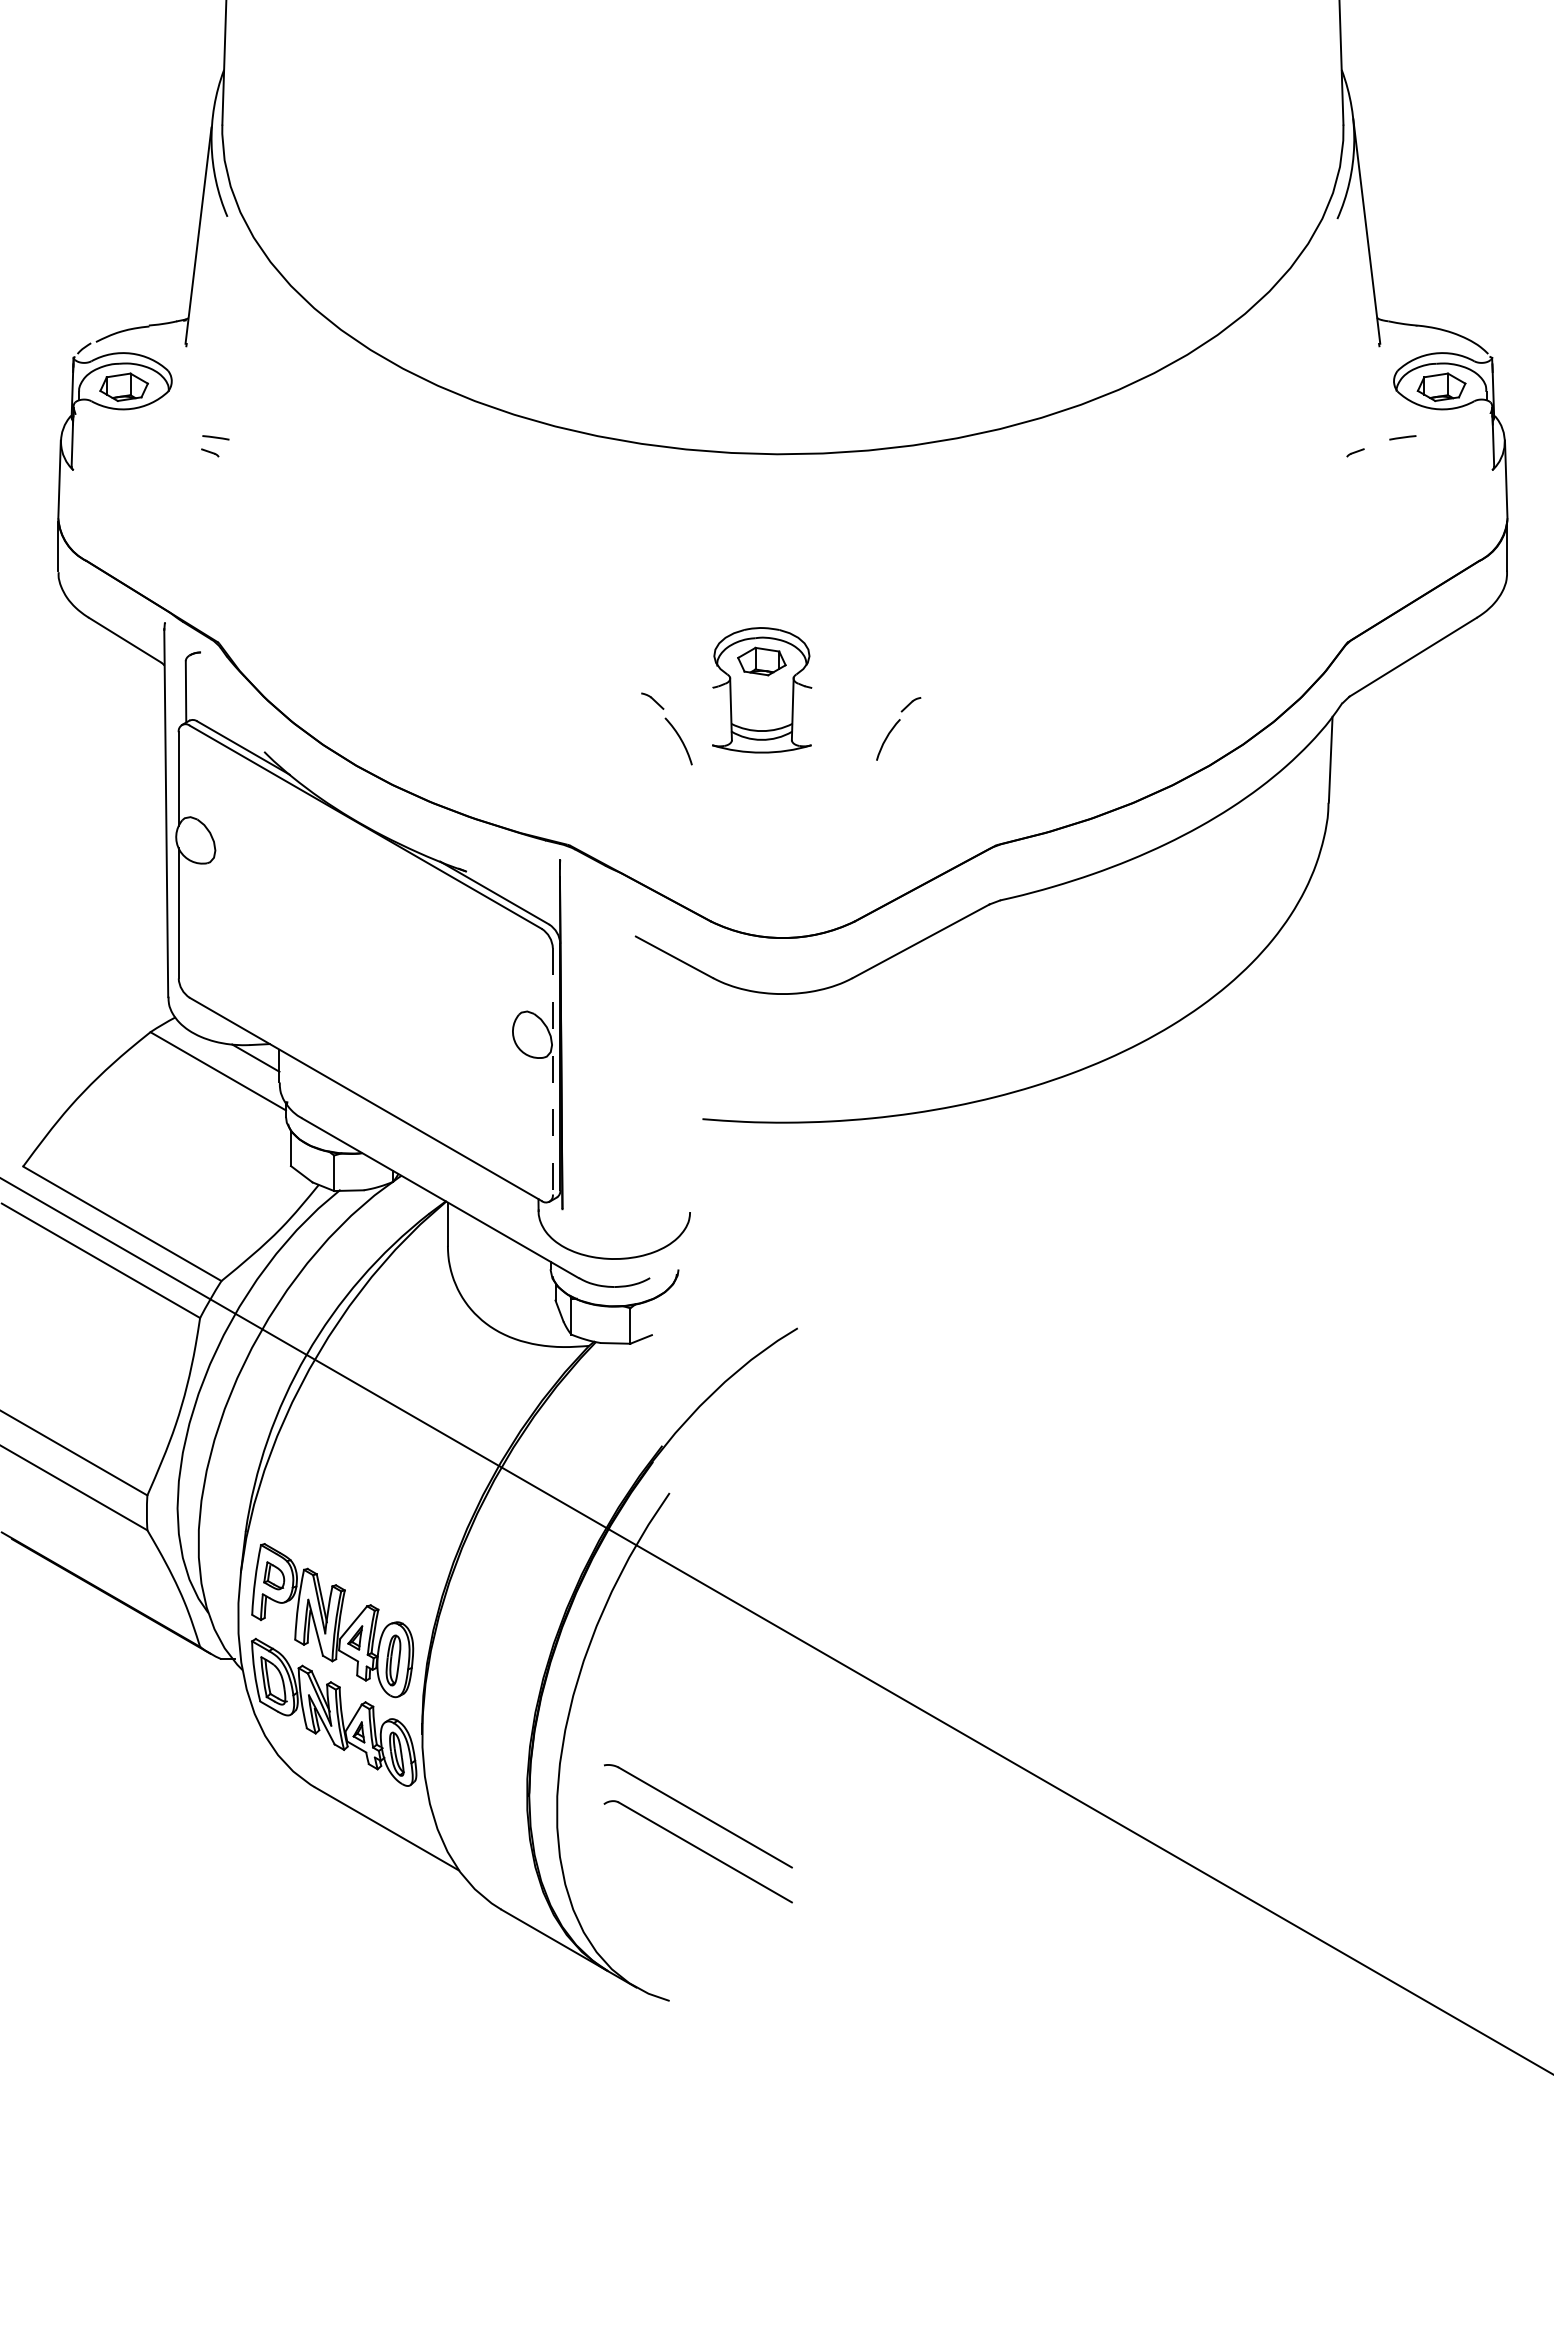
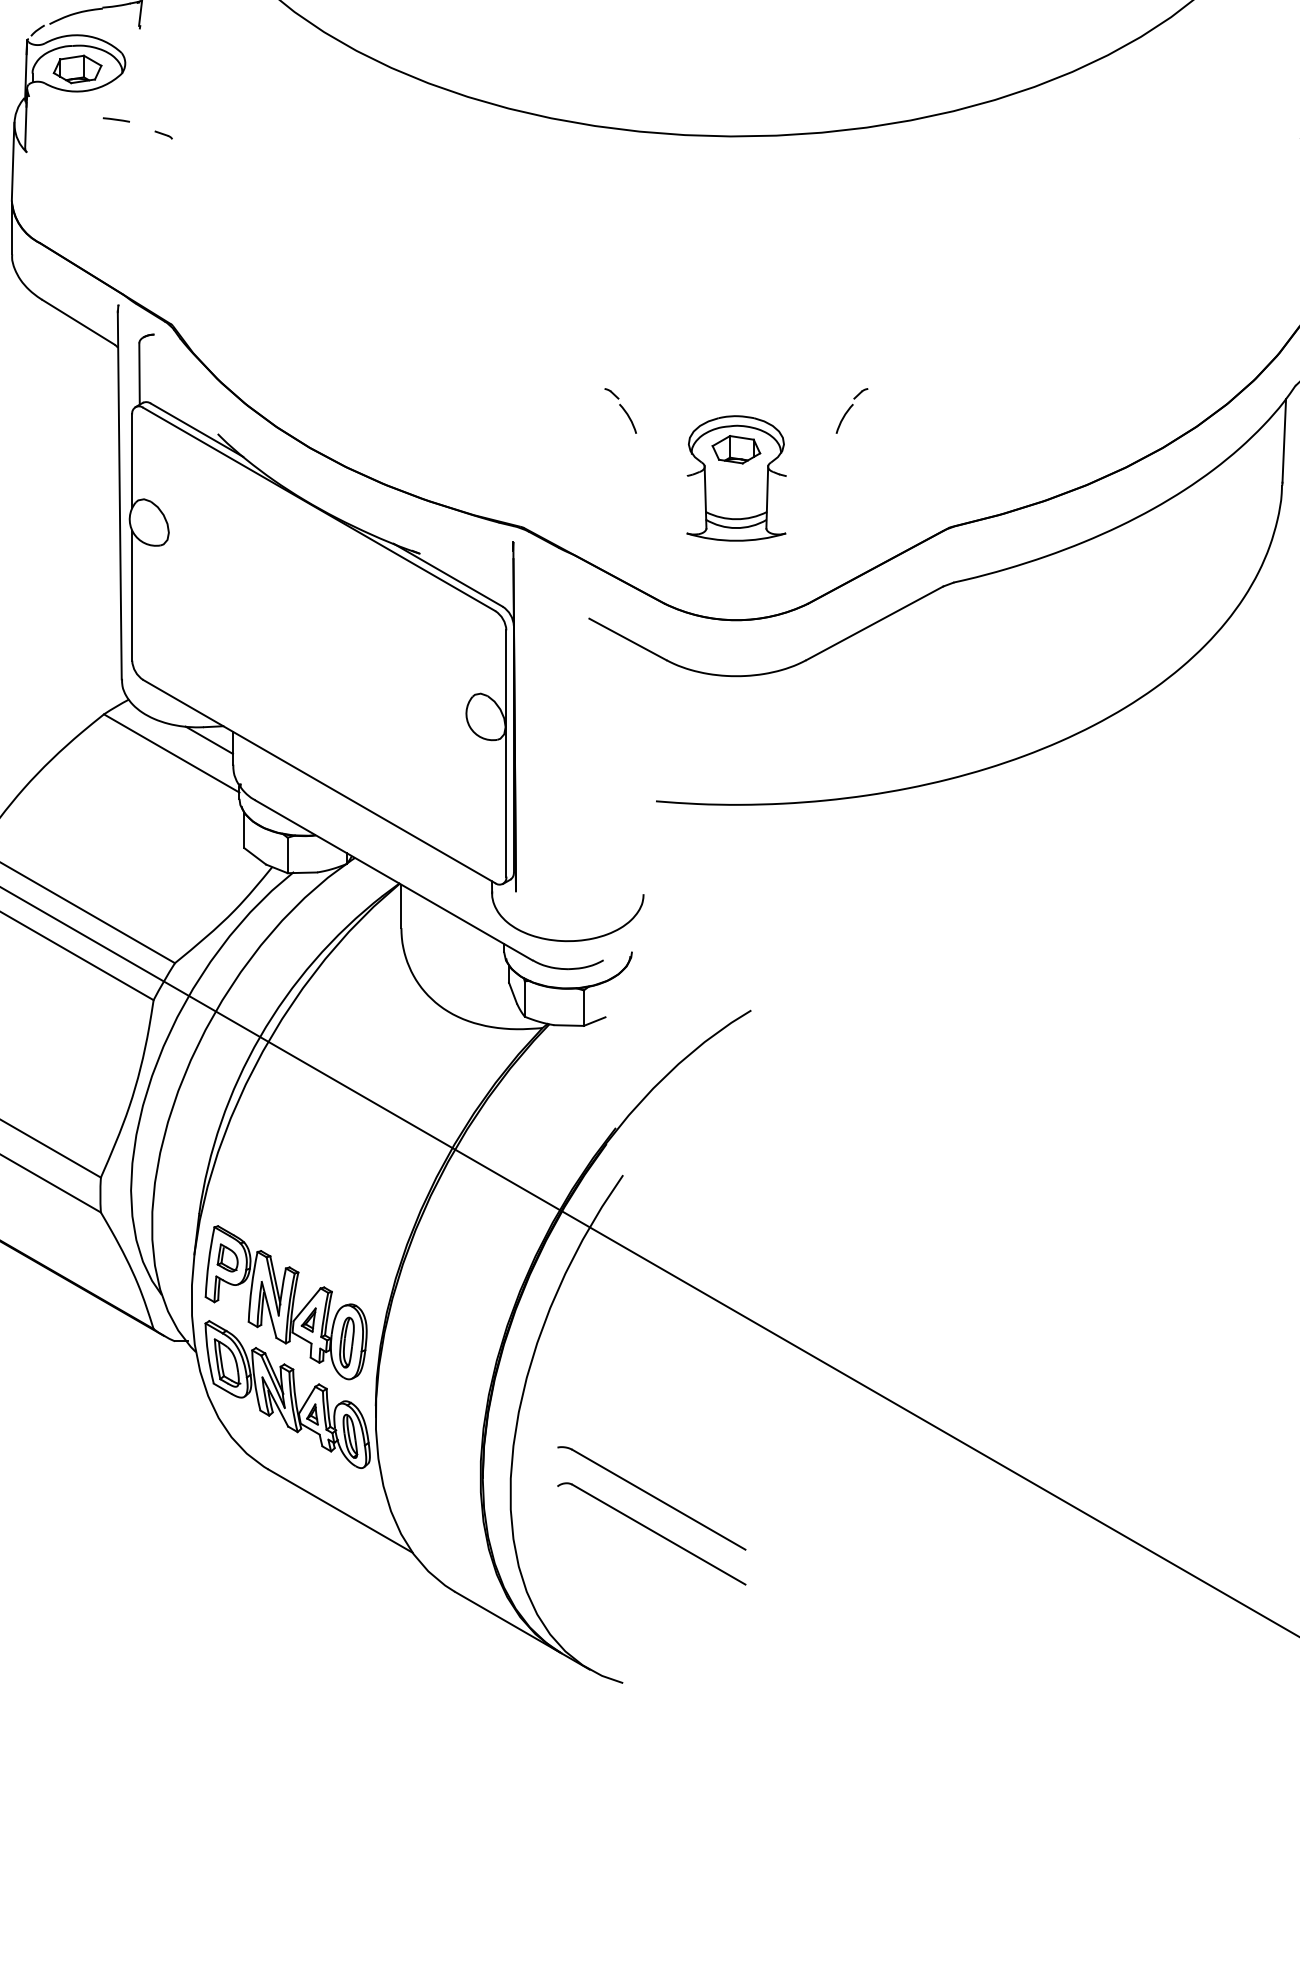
line: (215, 437) -> (116, 119), moved
part: (762, 690) -> (737, 478), moved
part: (667, 728) -> (621, 410), size x0.62
part: (898, 728) -> (852, 410), size x0.71
line: (552, 1071) -> (506, 753), dashed -> solid

